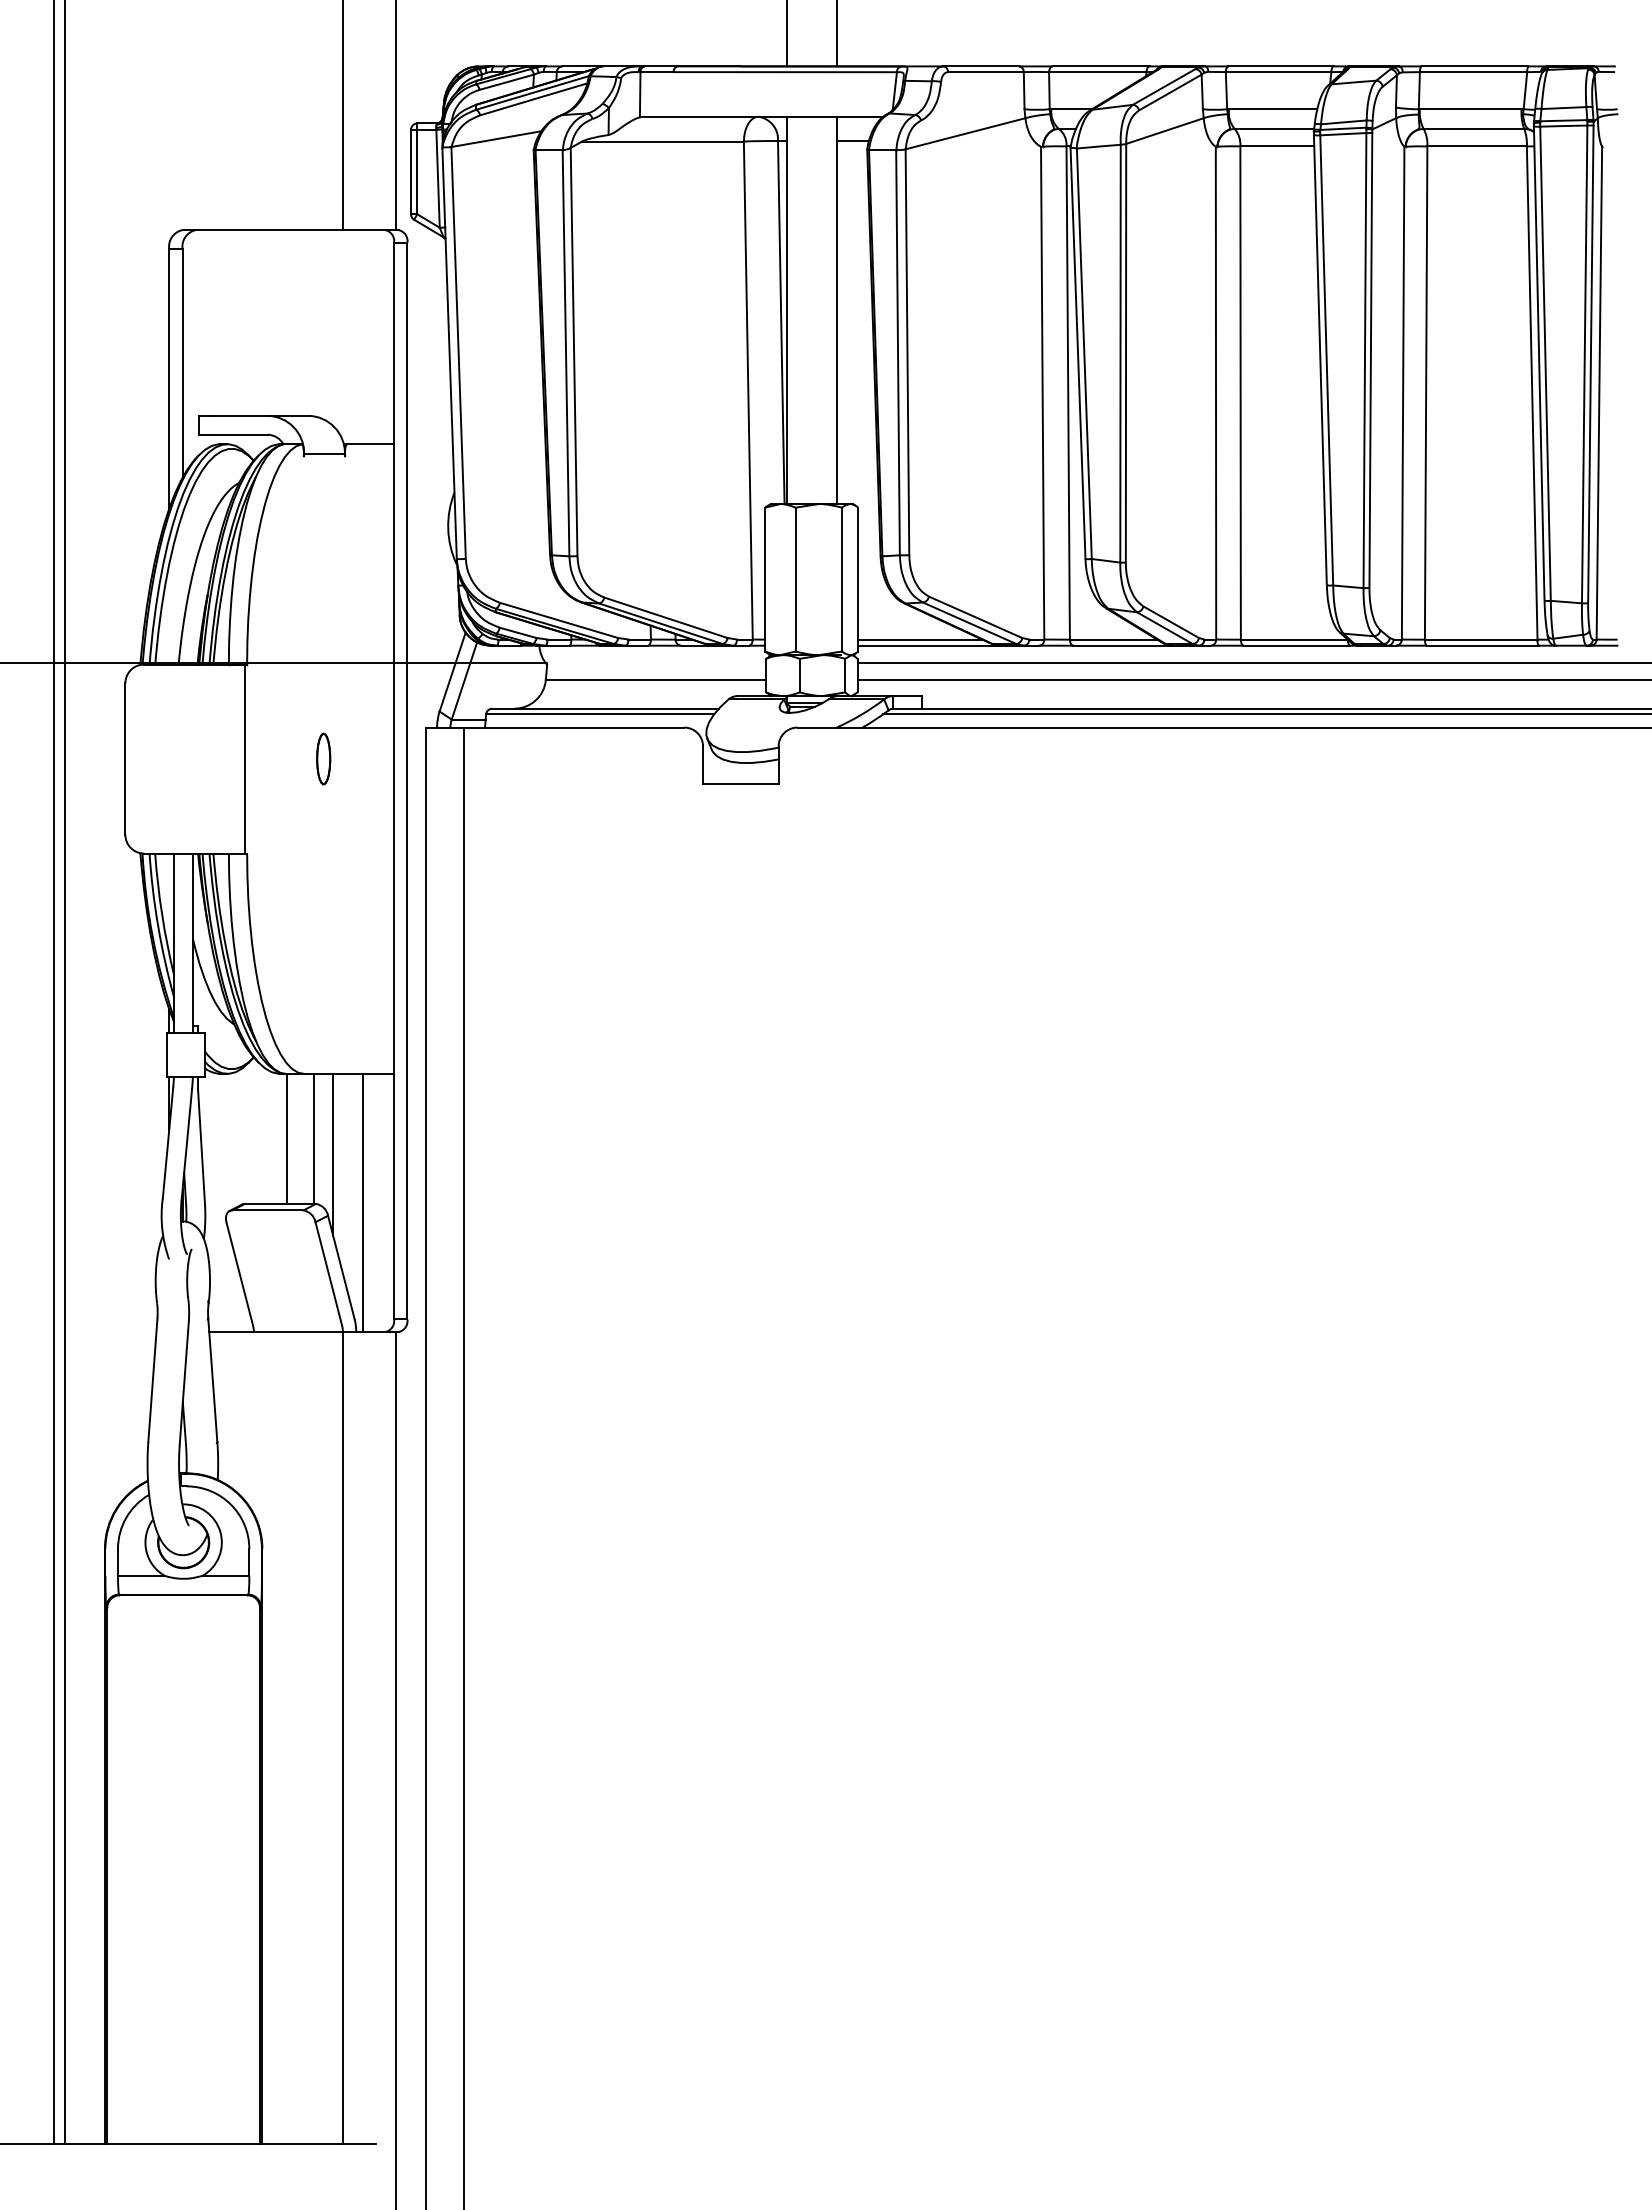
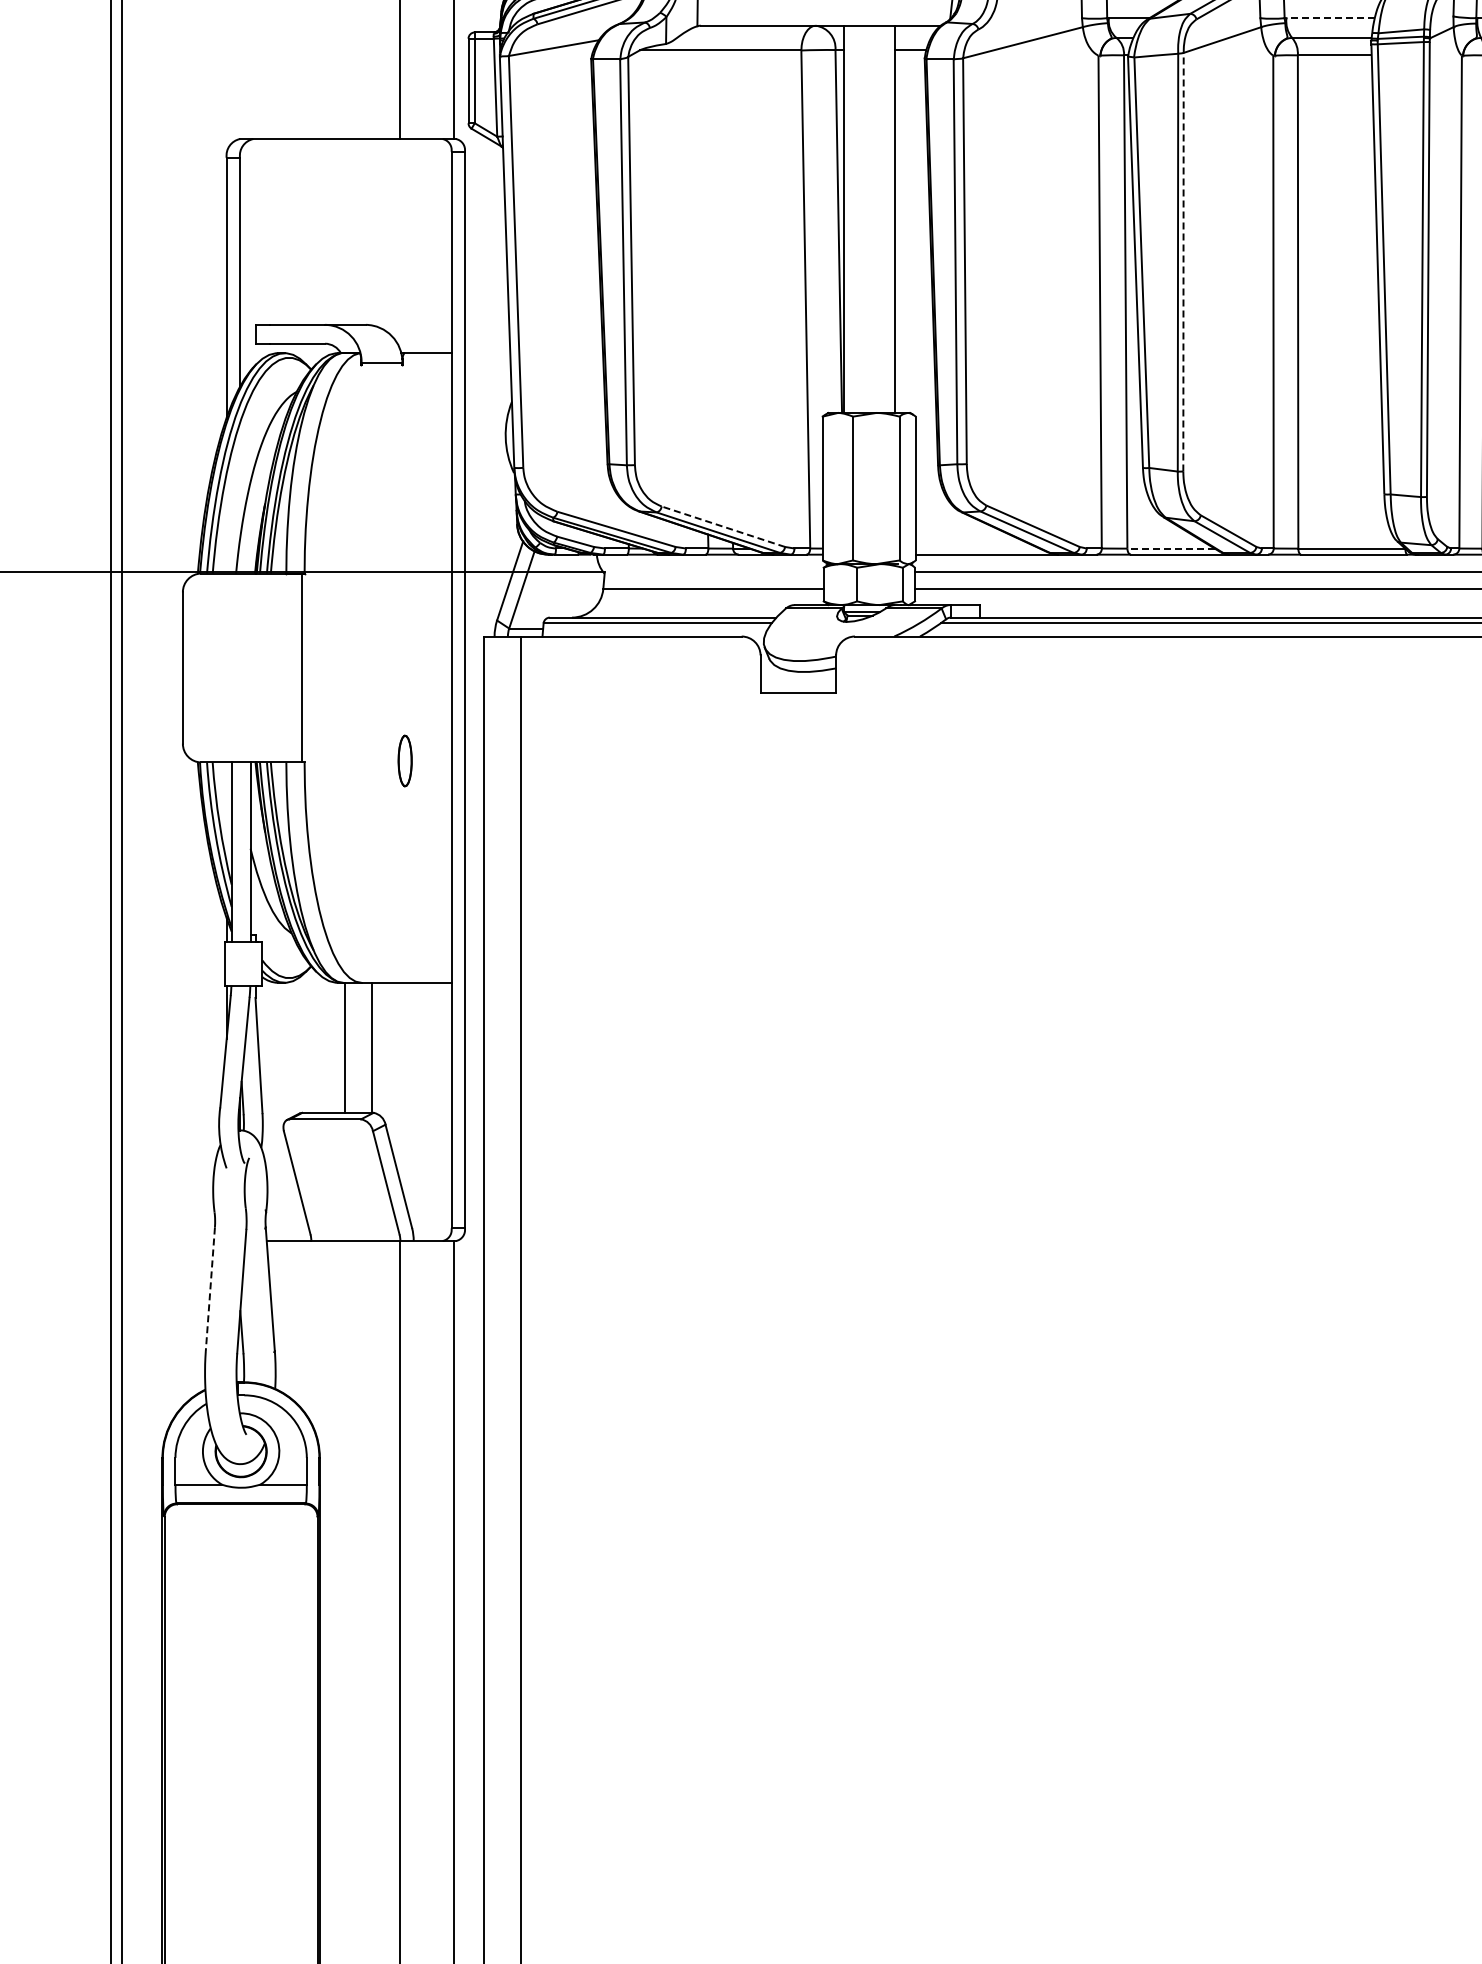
line: (1272, 109) -> (1329, 18), solid -> dashed
line: (1126, 352) -> (1183, 261), solid -> dashed
line: (665, 617) -> (722, 526), solid -> dashed
line: (919, 639) -> (976, 548), removed
line: (1113, 639) -> (1170, 548), solid -> dashed
part: (323, 758) -> (404, 760), moved
line: (333, 1154) -> (390, 1063), removed
line: (362, 1202) -> (419, 1111), removed
line: (152, 1380) -> (209, 1289), solid -> dashed

